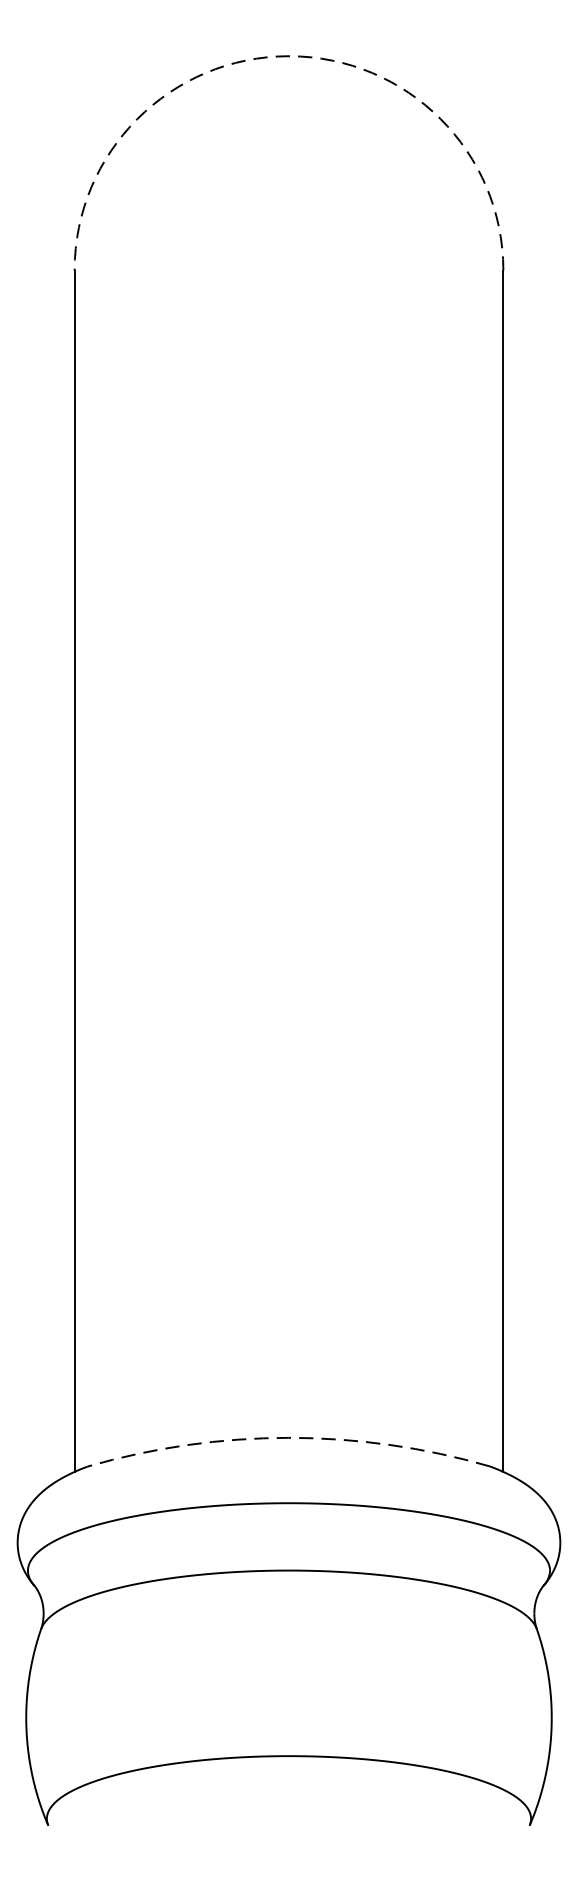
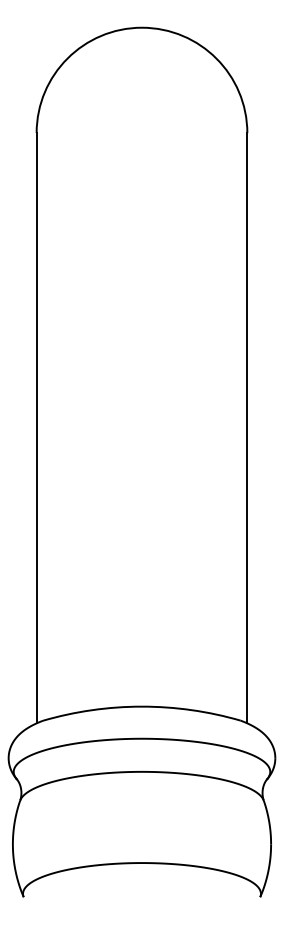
arc: (290, 55) -> (142, 27), dashed -> solid
arc: (287, 1437) -> (141, 706), dashed -> solid

